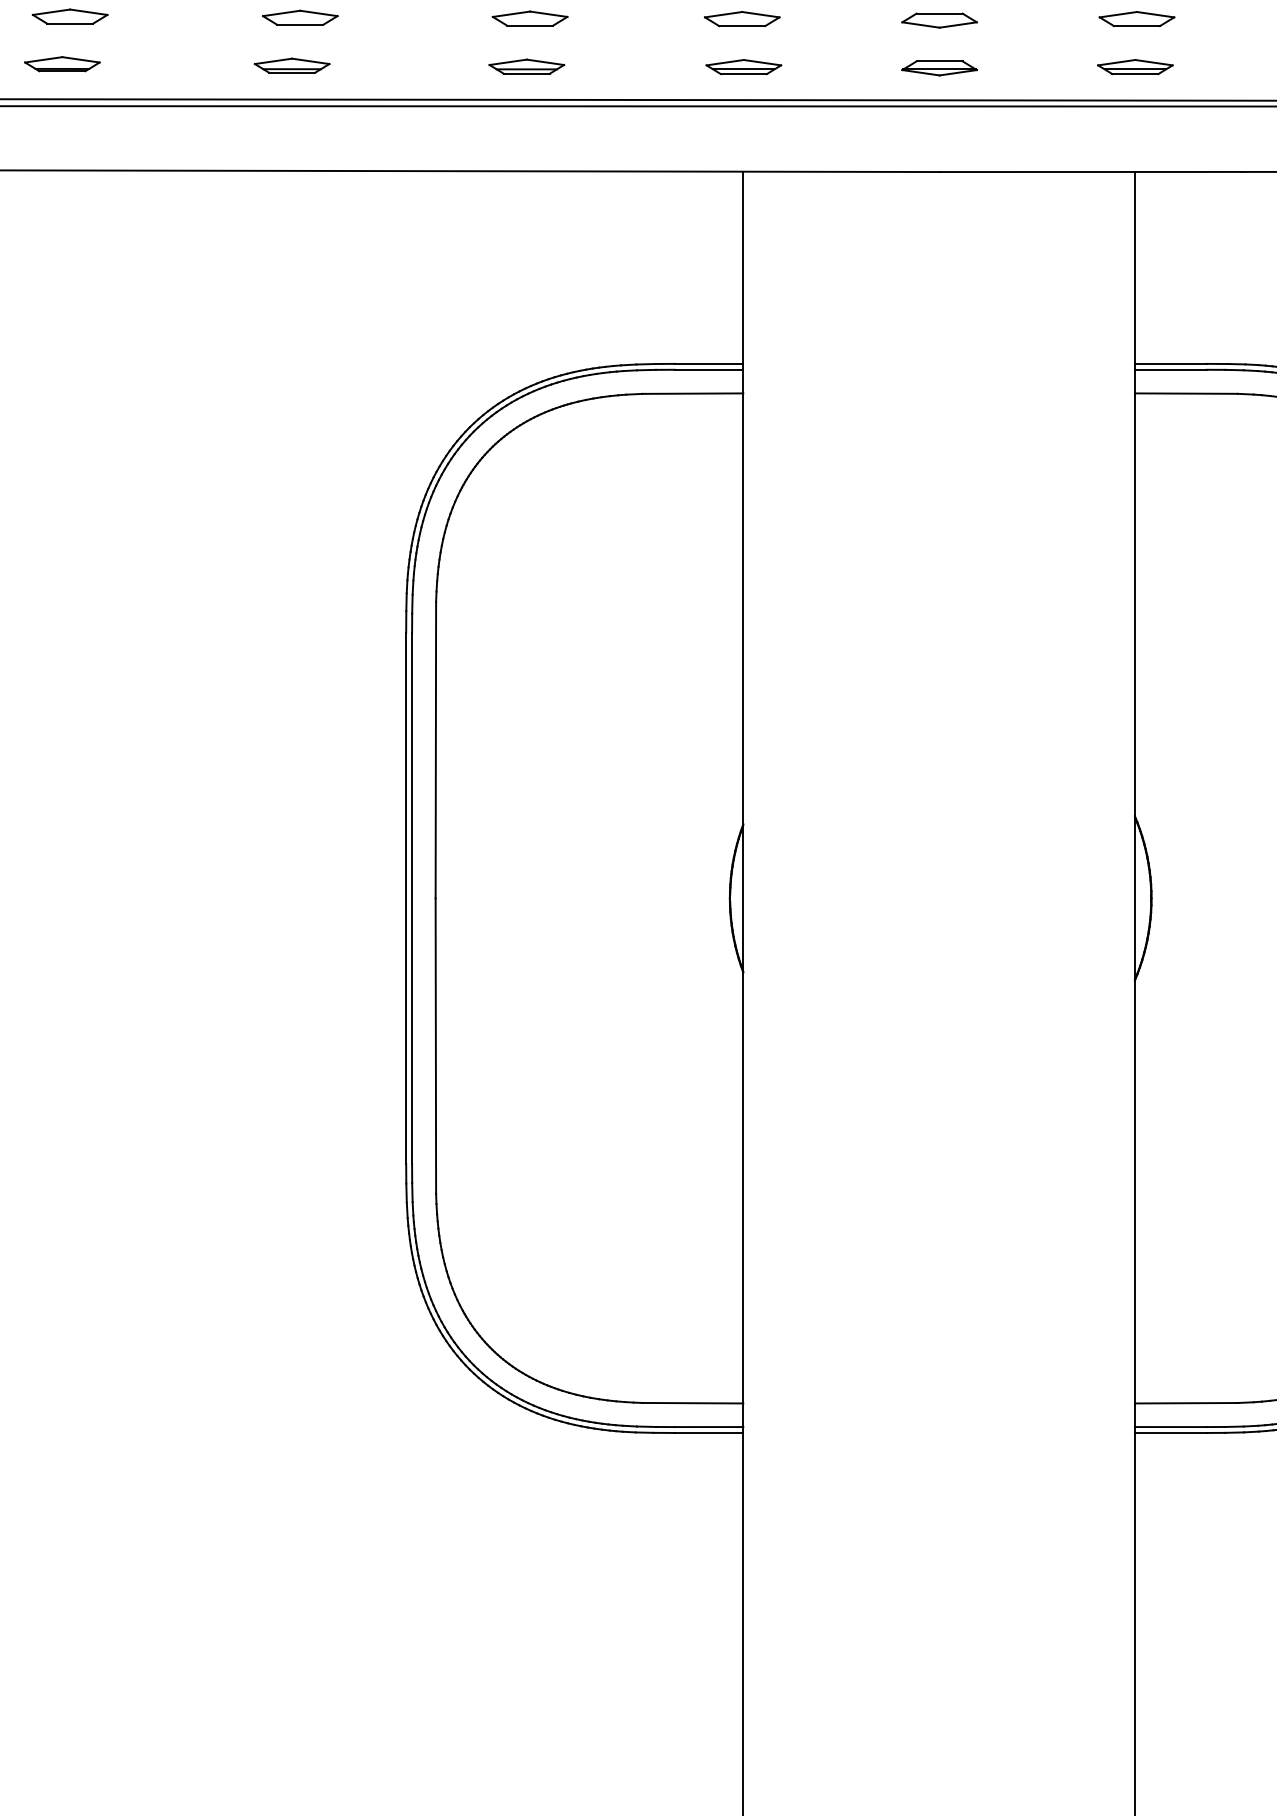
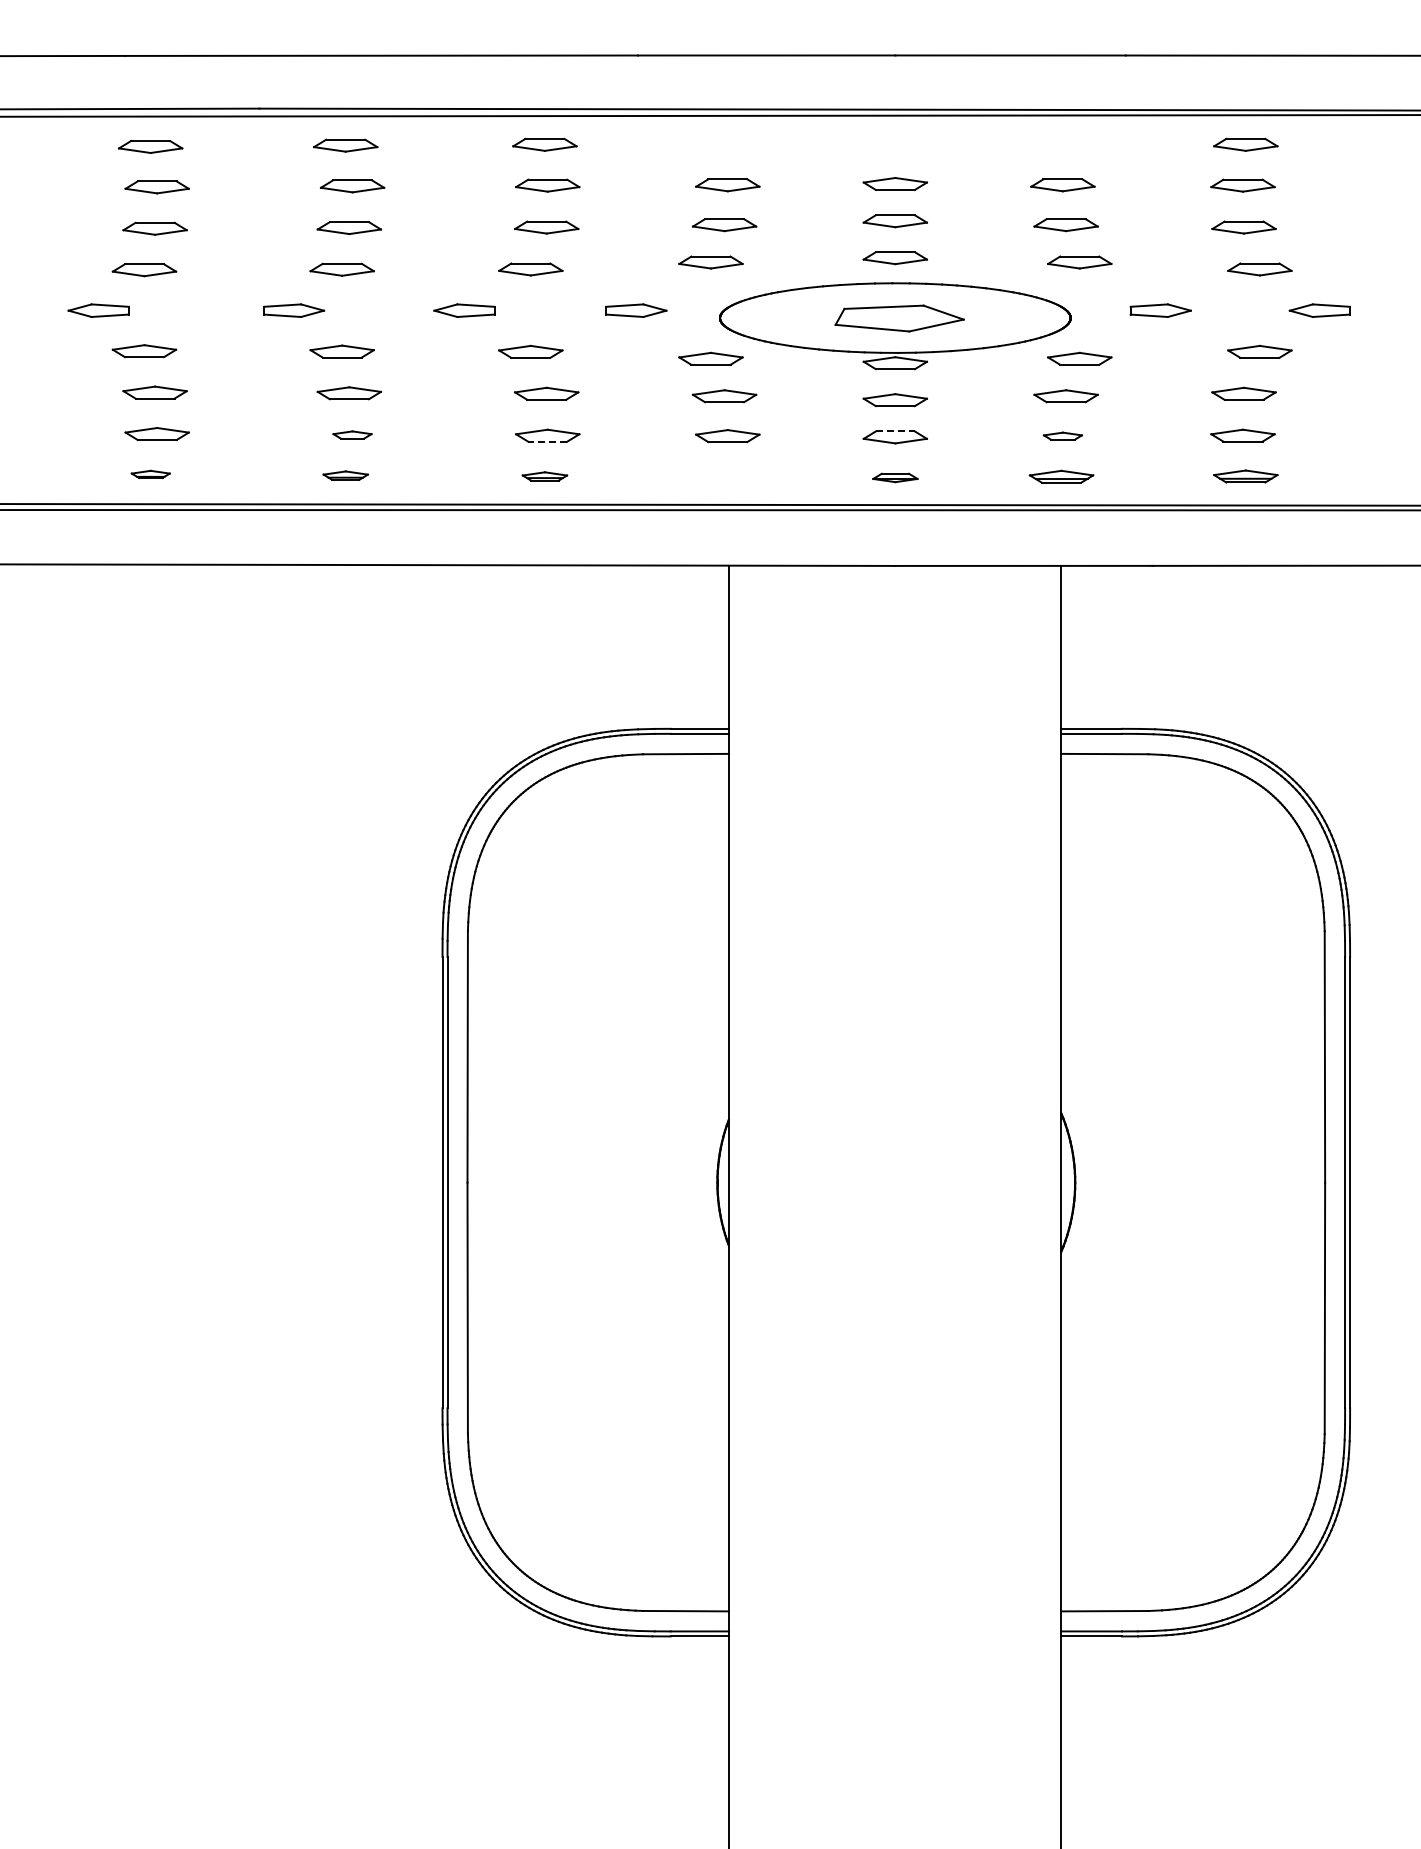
line: (939, 13) -> (895, 431), solid -> dashed
part: (300, 17) -> (352, 434), size x0.6
part: (1136, 19) -> (1062, 436), size x0.6
line: (529, 25) -> (547, 441), solid -> dashed
part: (62, 64) -> (150, 474), size x0.6
part: (291, 65) -> (345, 475), size x0.7
part: (526, 66) -> (544, 476), size x0.7
part: (743, 66) -> (728, 476), removed
part: (939, 67) -> (895, 477), size x0.7

